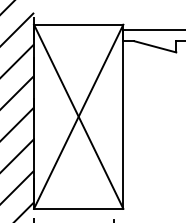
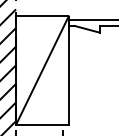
line: (78, 116) -> (42, 70), removed

